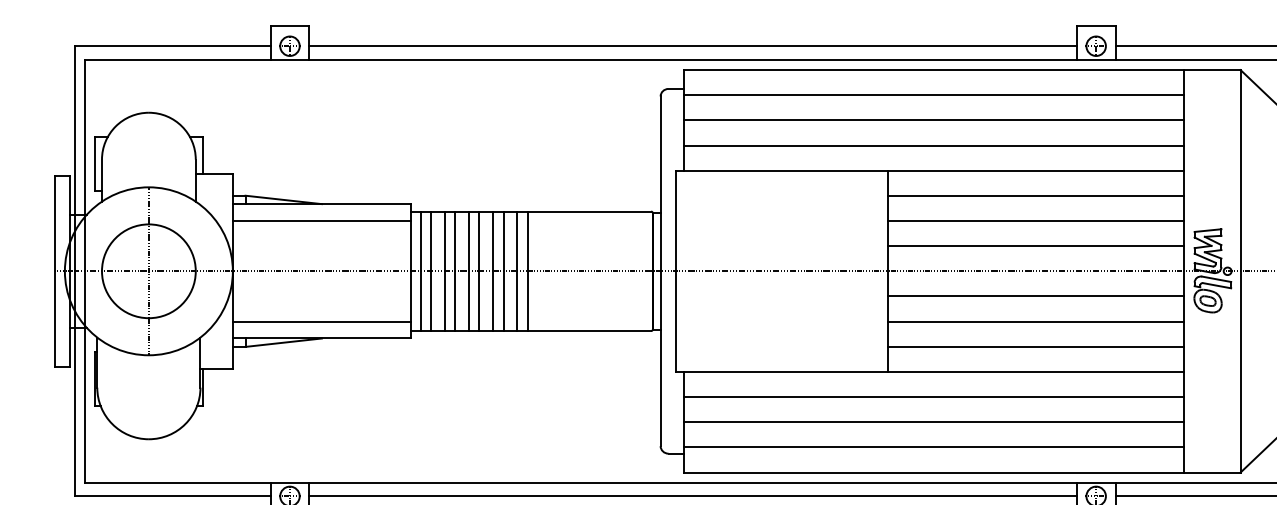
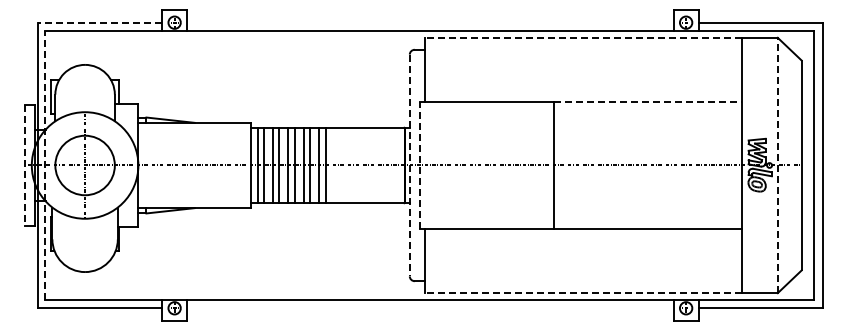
line: (171, 45) -> (99, 22), solid -> dashed
line: (691, 45) -> (429, 22), removed
line: (934, 69) -> (583, 37), solid -> dashed
line: (934, 94) -> (583, 53), removed
line: (934, 120) -> (583, 69), removed
line: (934, 145) -> (583, 85), removed
line: (1036, 170) -> (648, 101), solid -> dashed
line: (1035, 195) -> (647, 117), removed
line: (321, 220) -> (194, 133), removed
line: (1035, 220) -> (647, 133), removed
line: (1035, 246) -> (647, 149), removed
line: (54, 271) -> (25, 165), solid -> dashed
line: (84, 271) -> (44, 165), solid -> dashed
line: (660, 271) -> (409, 165), solid -> dashed
line: (675, 271) -> (419, 165), solid -> dashed
line: (1240, 271) -> (777, 165), solid -> dashed
line: (1035, 296) -> (647, 181), removed
line: (321, 321) -> (194, 197), removed
line: (1035, 321) -> (647, 197), removed
line: (1035, 346) -> (647, 213), removed
line: (934, 397) -> (583, 245), removed
line: (934, 422) -> (583, 261), removed
line: (934, 447) -> (583, 277), removed
line: (934, 473) -> (583, 293), solid -> dashed
line: (691, 496) -> (429, 308), removed

